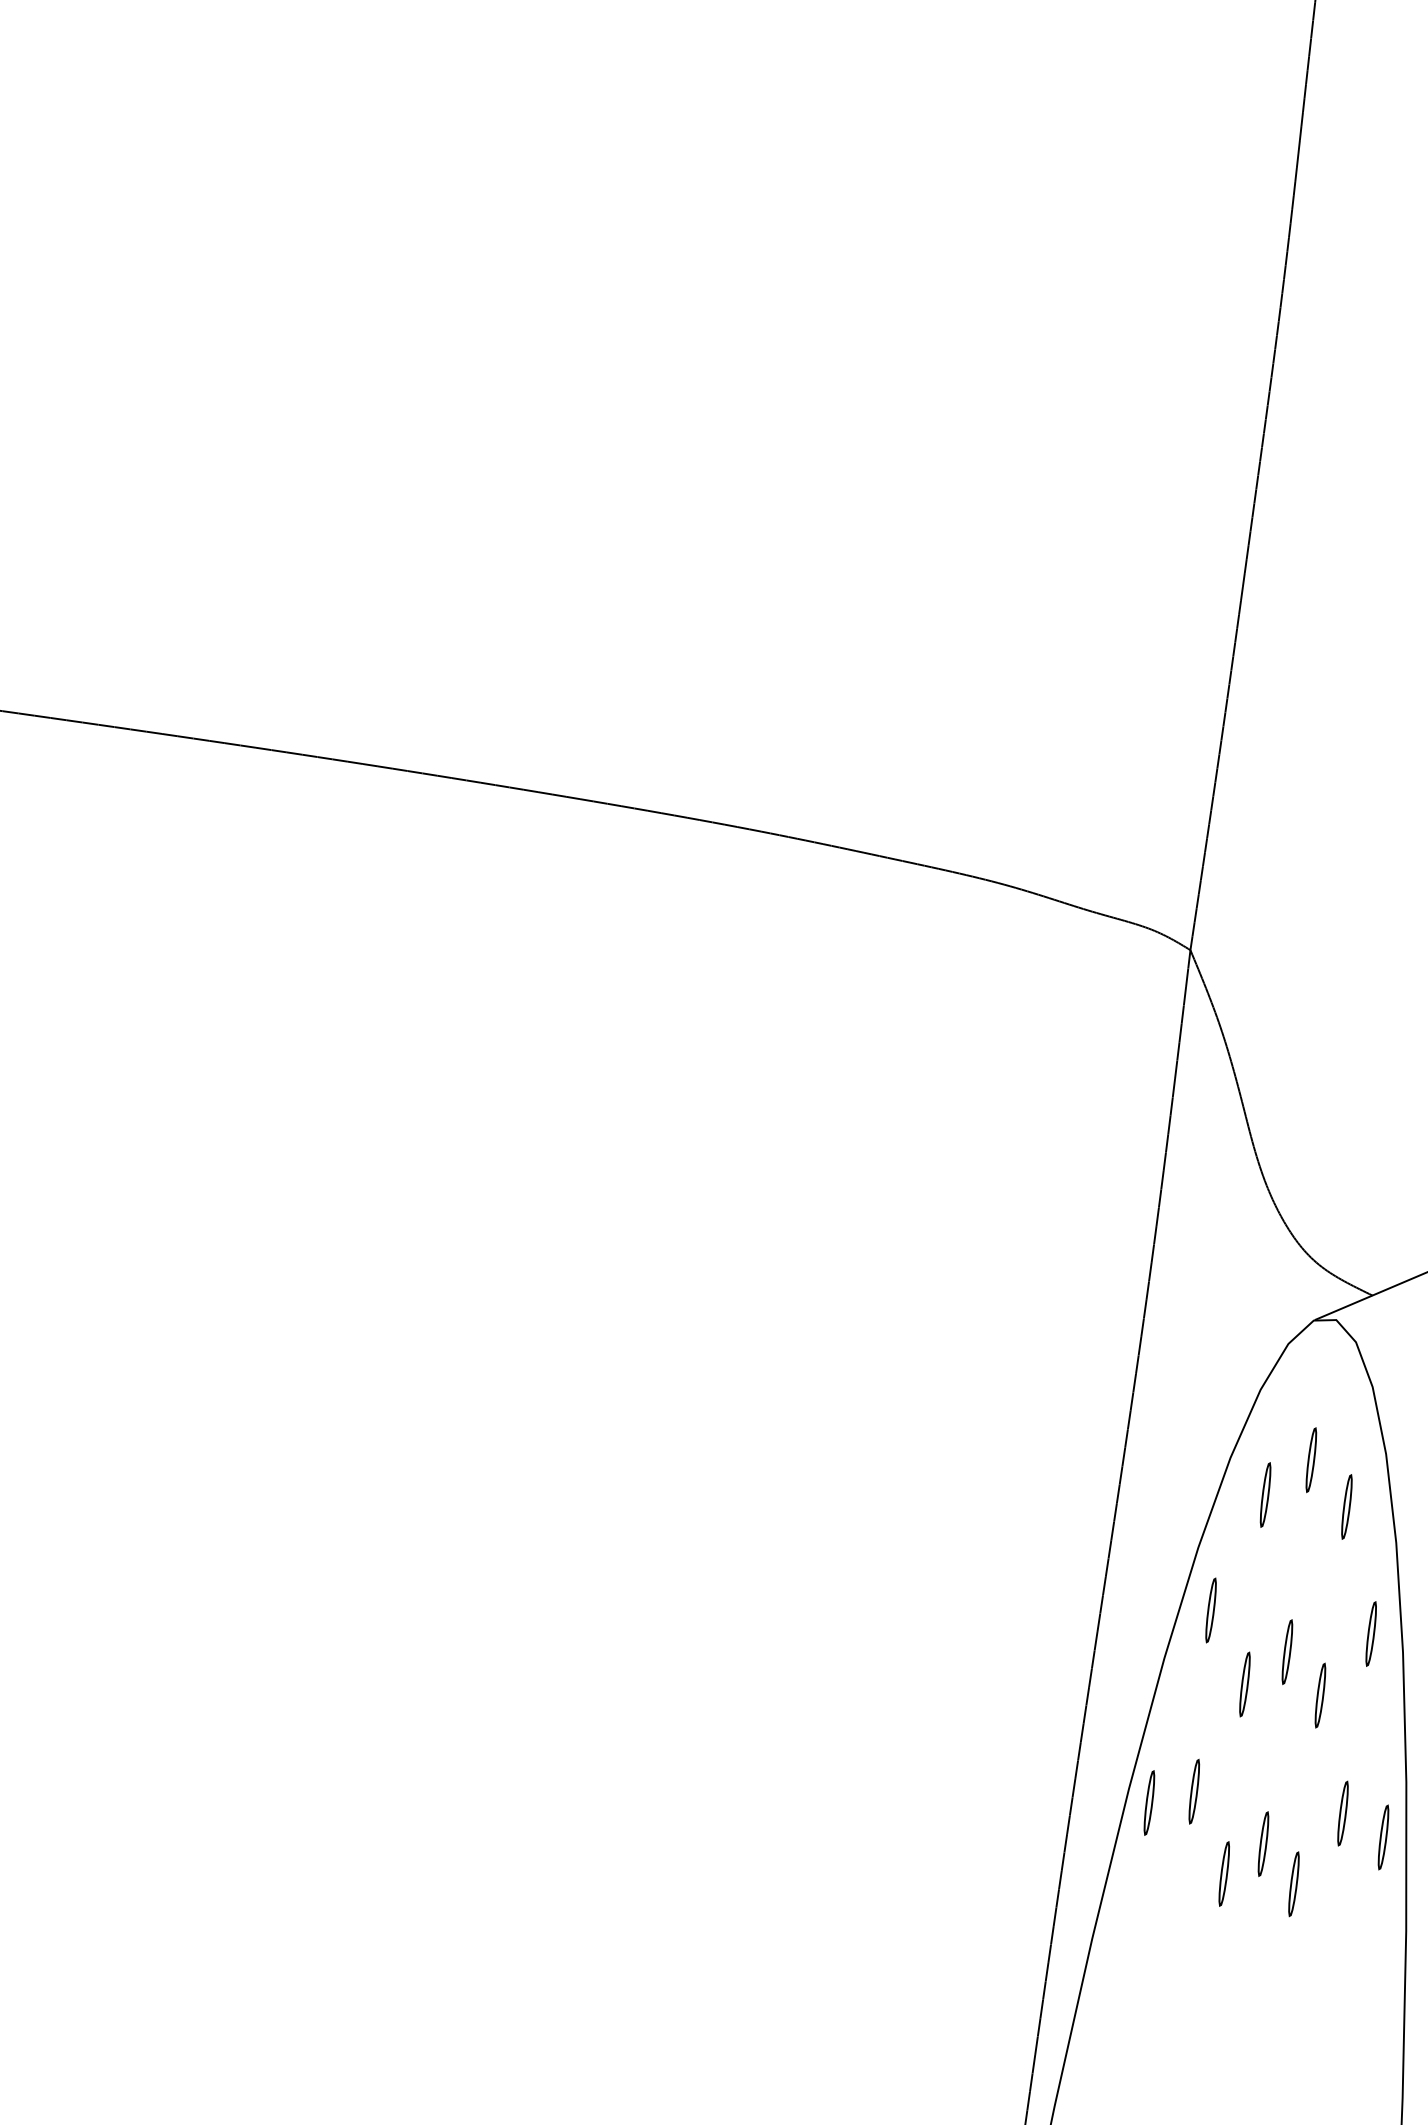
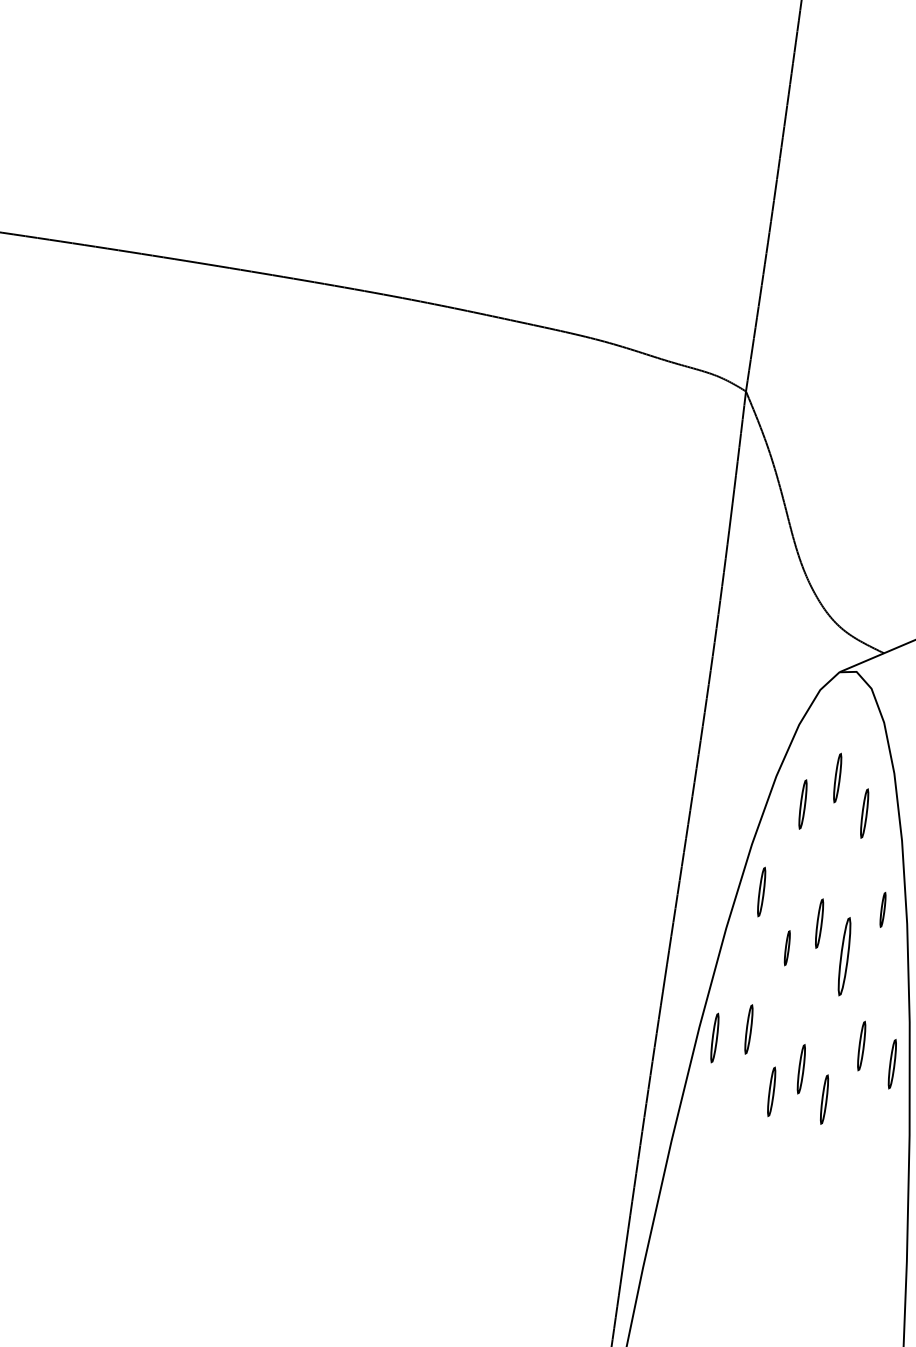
part: (1370, 1633) -> (882, 909), size x0.7
part: (1244, 1684) -> (786, 948), size x0.7
part: (1320, 1695) -> (844, 956), size x1.6

